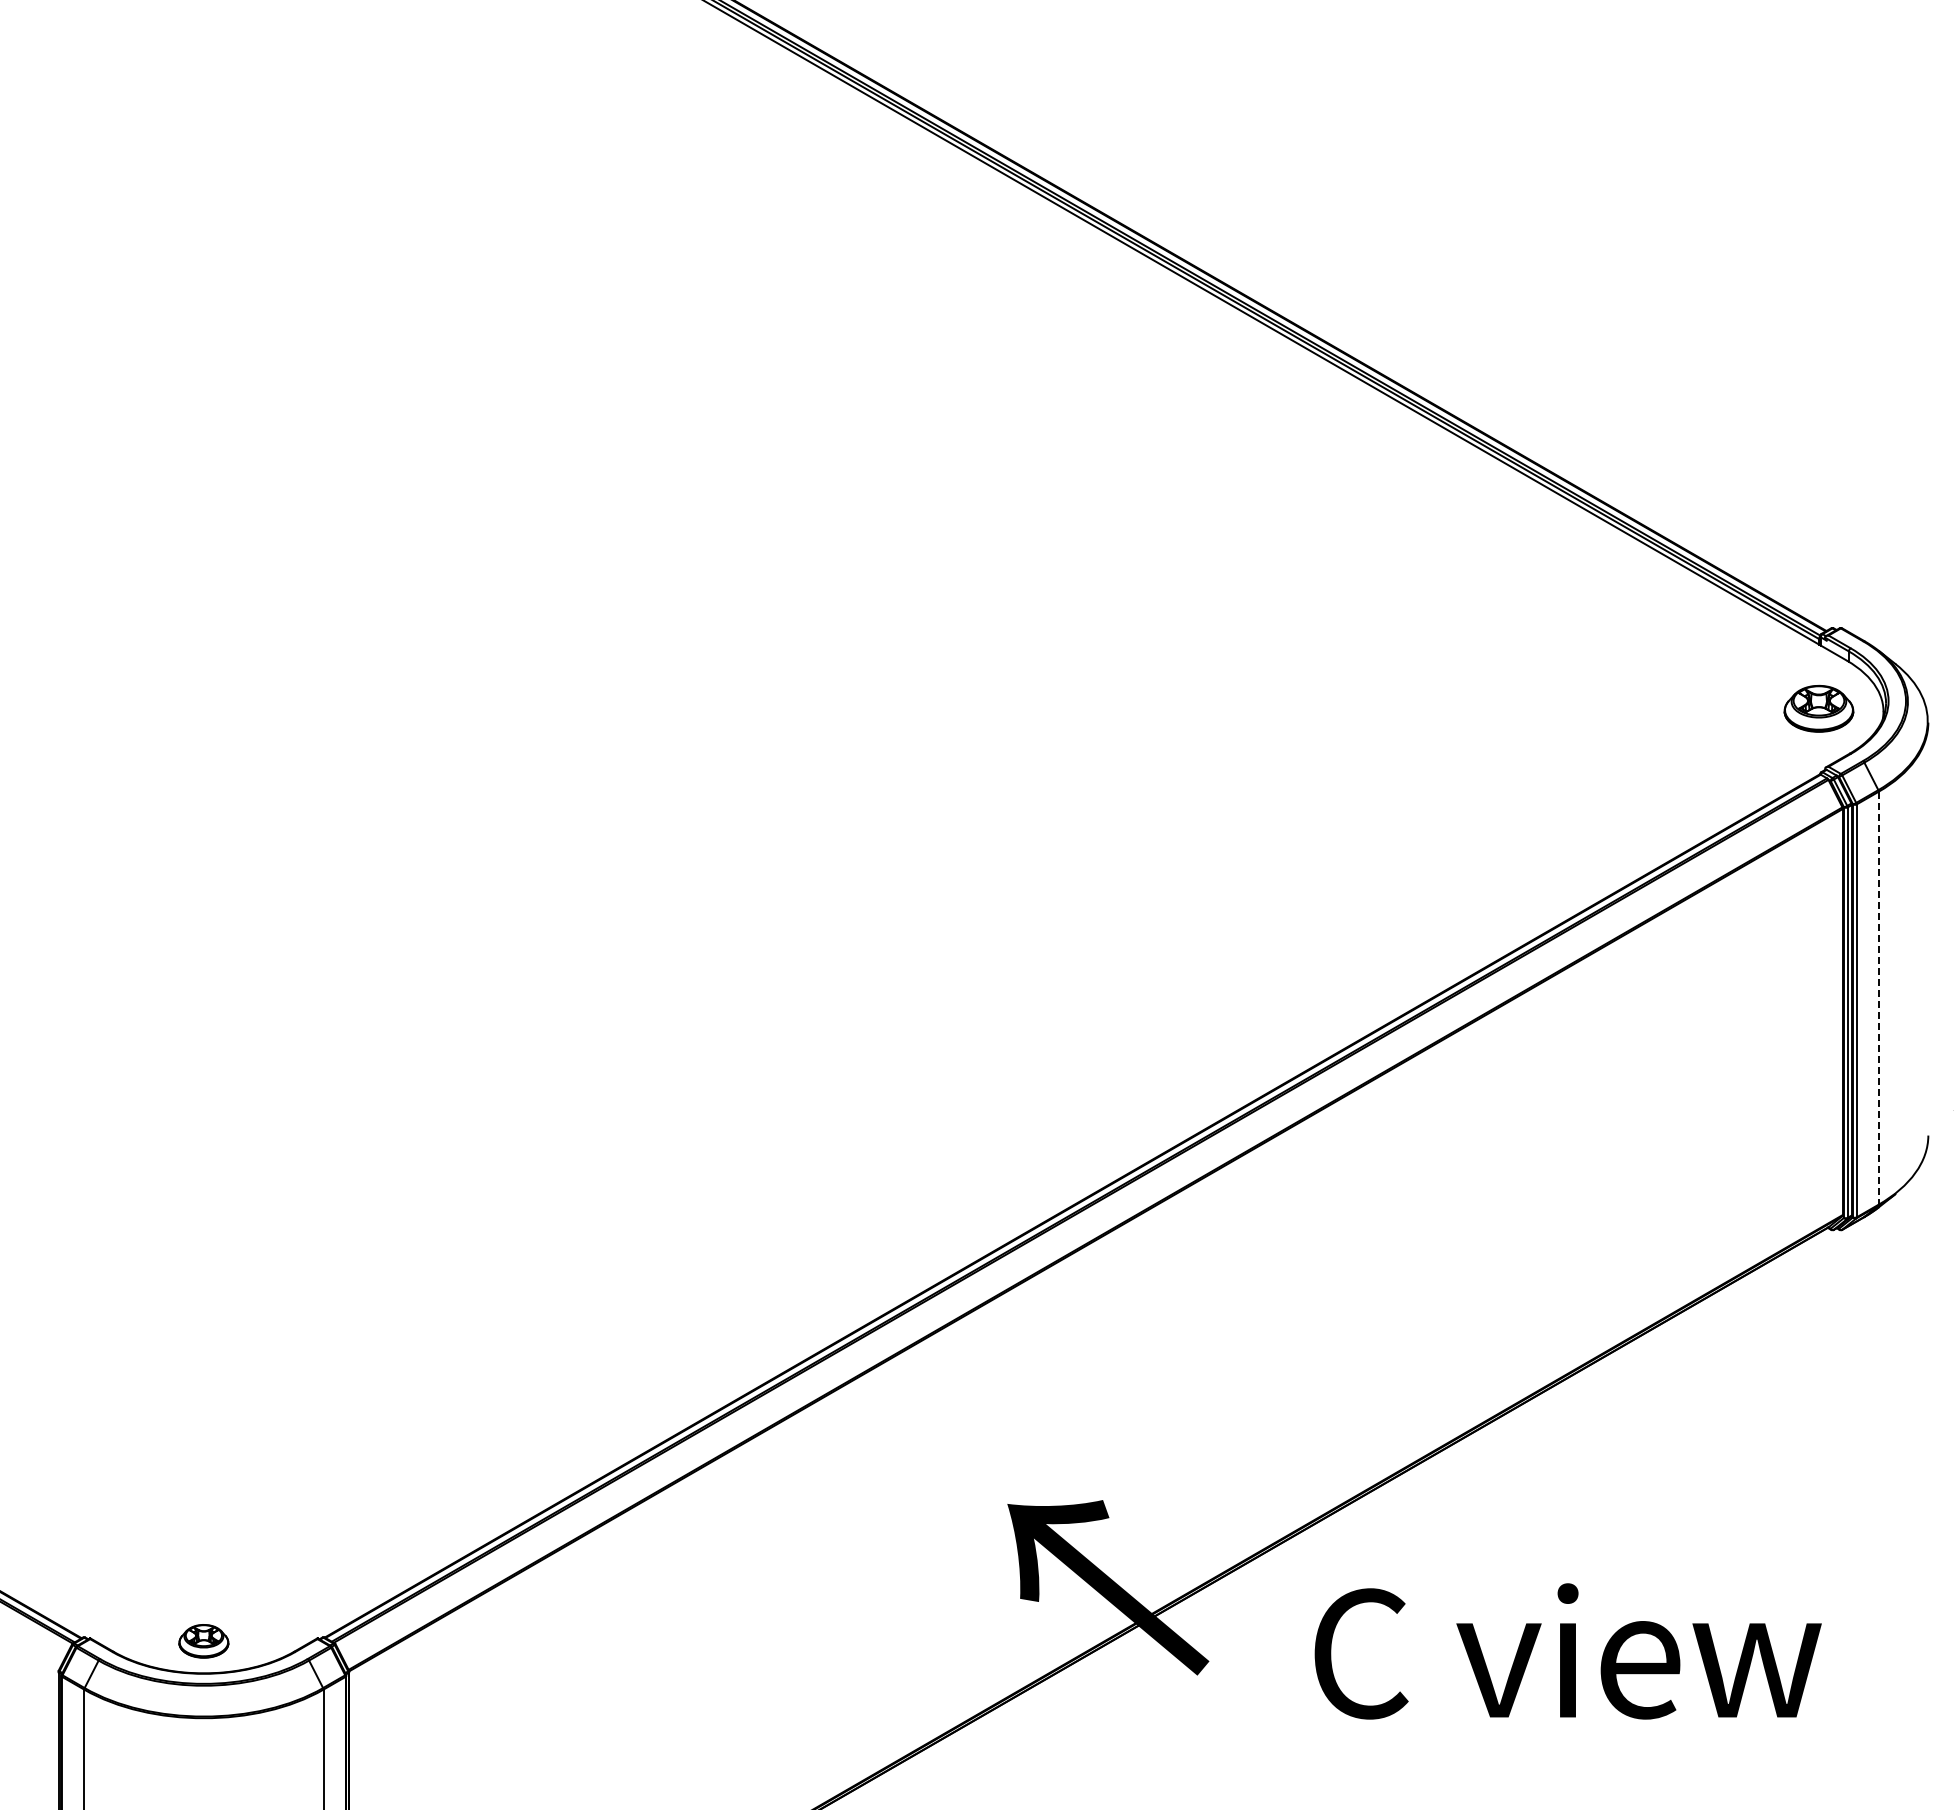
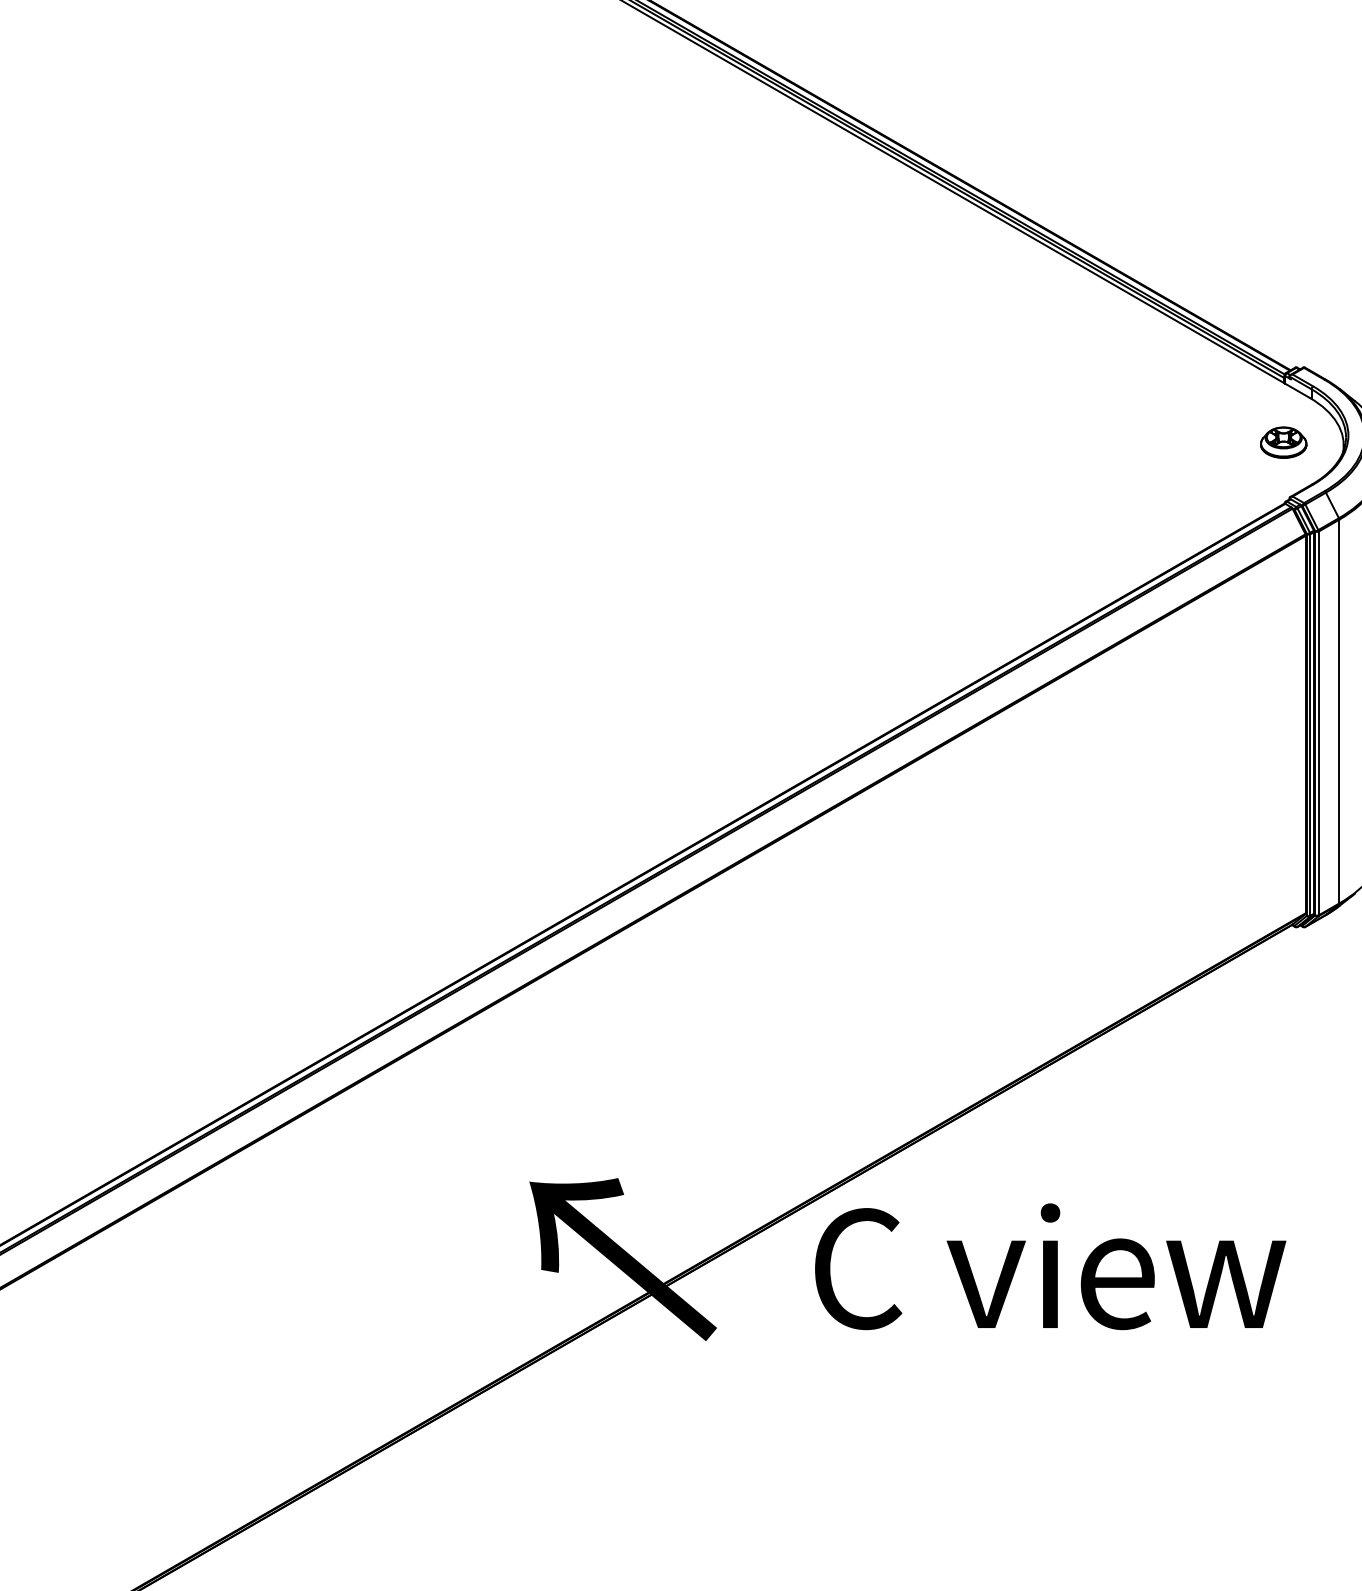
part: (1818, 708) -> (1283, 442), size x0.71
line: (1878, 998) -> (1339, 711), dashed -> solid
text: (1567, 1651) -> (1049, 1266), moved

